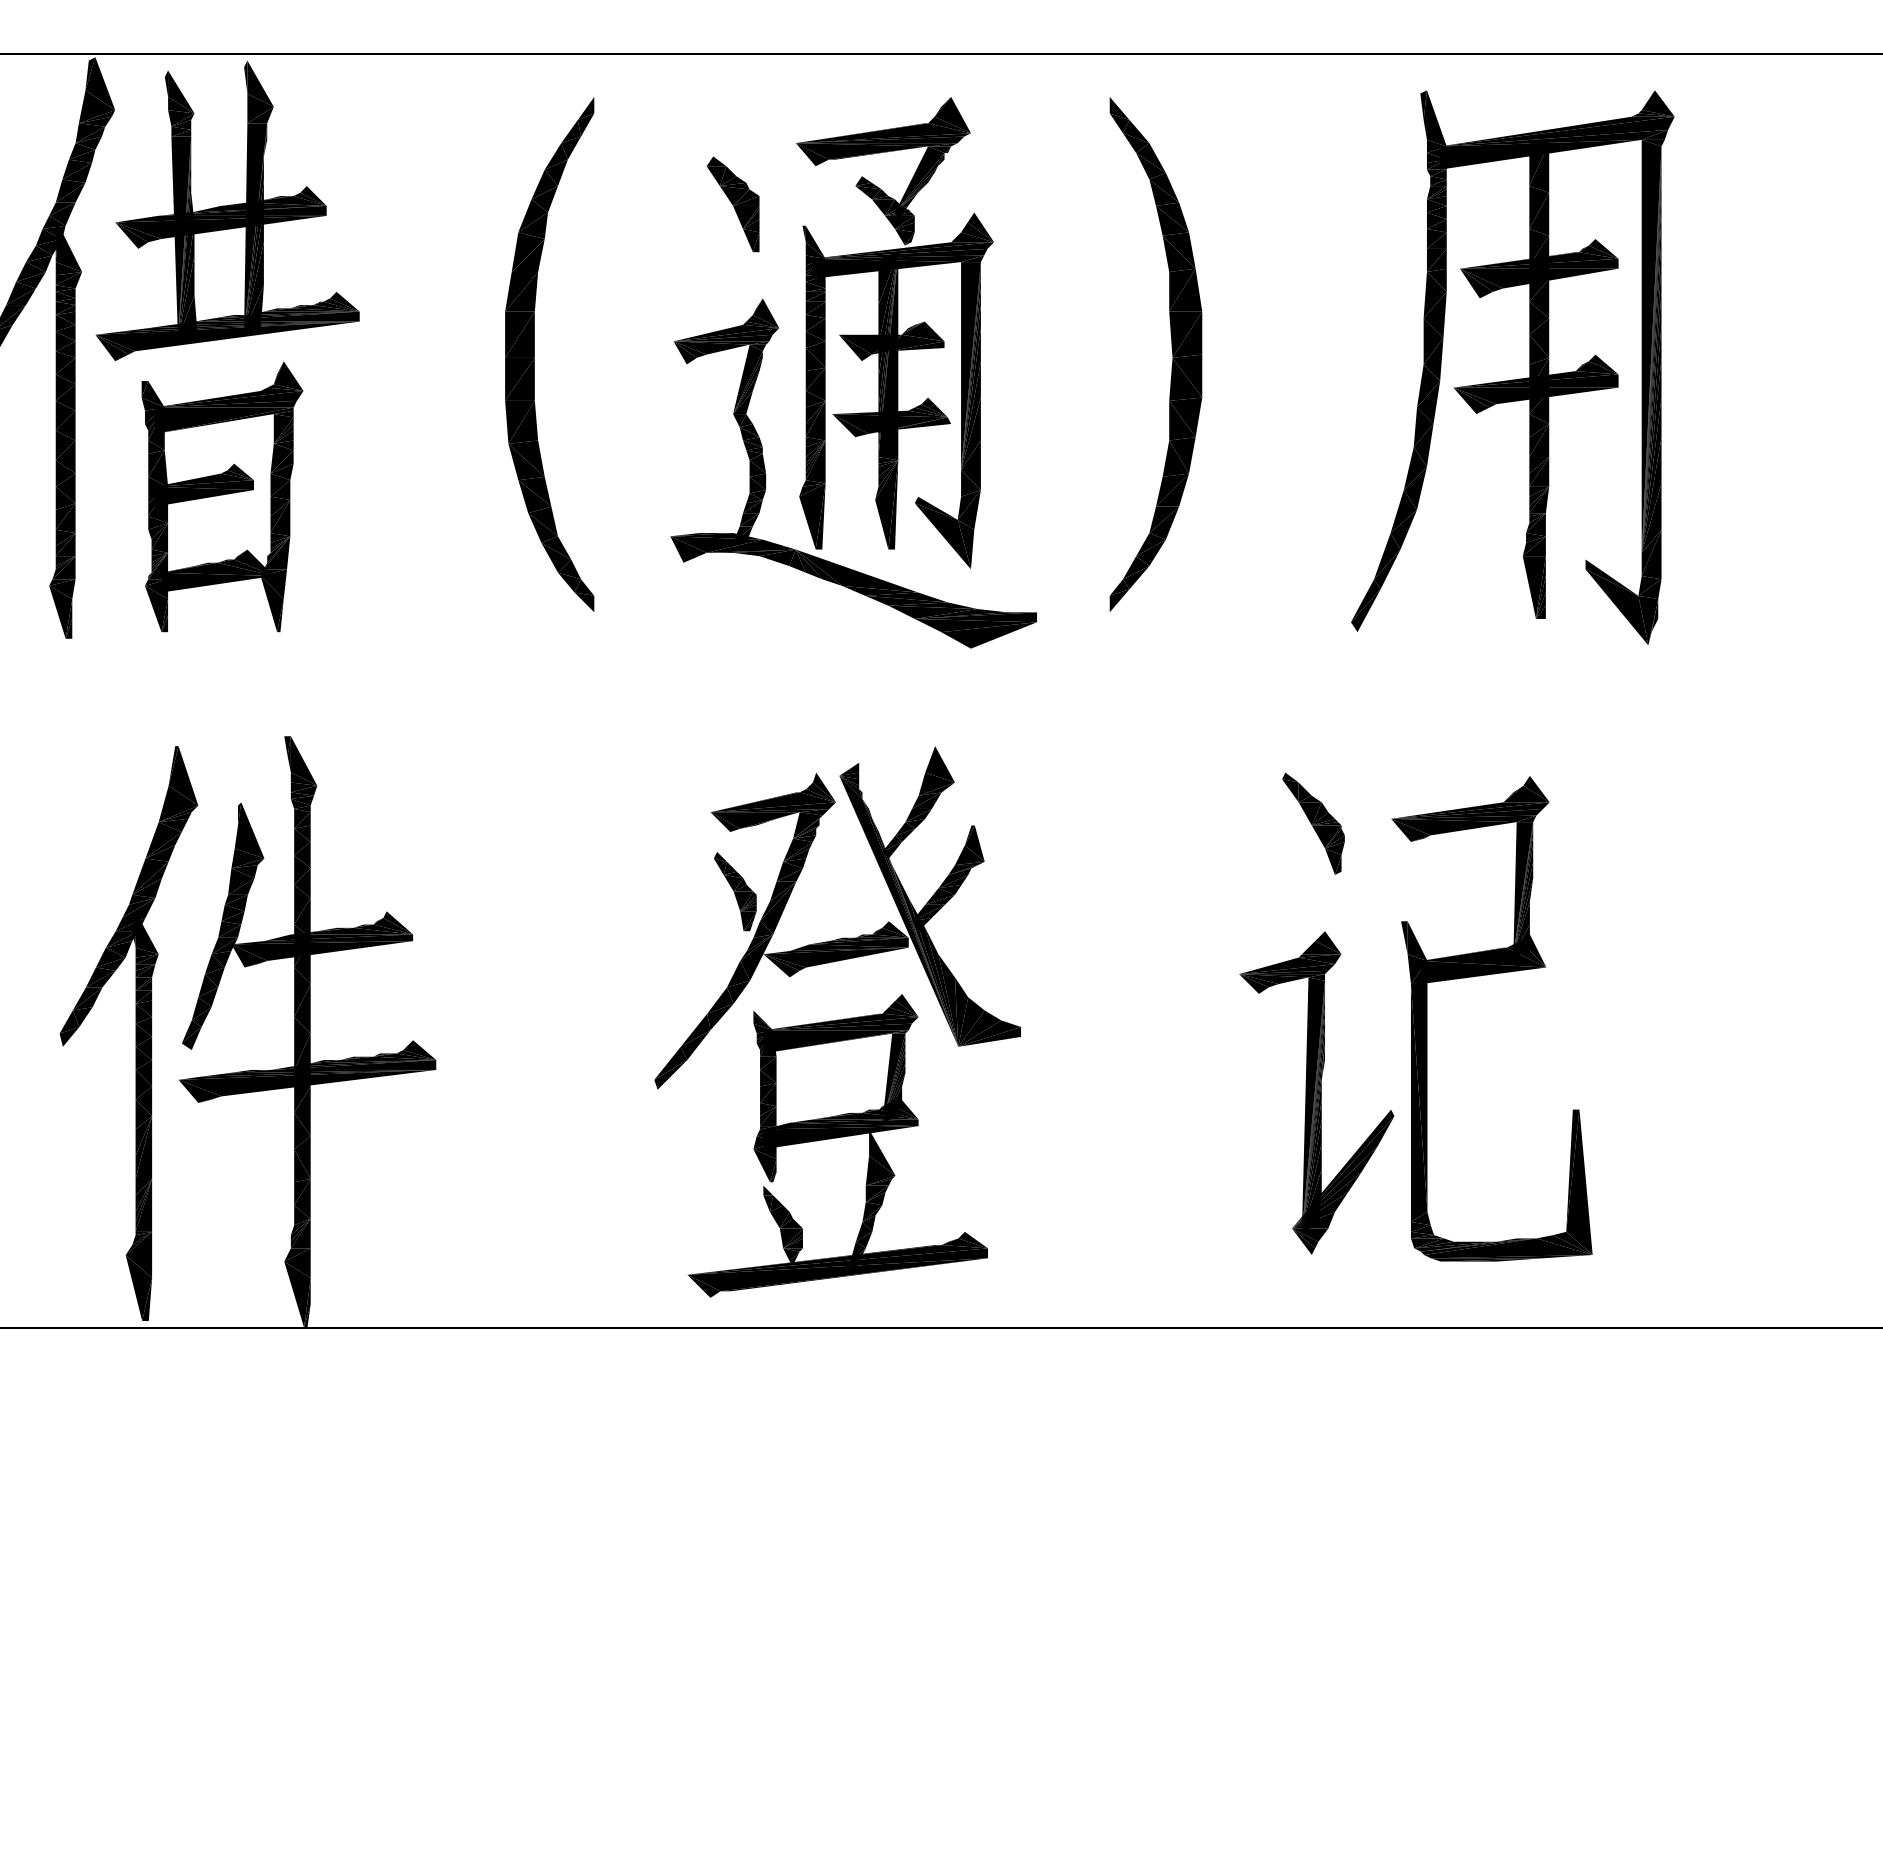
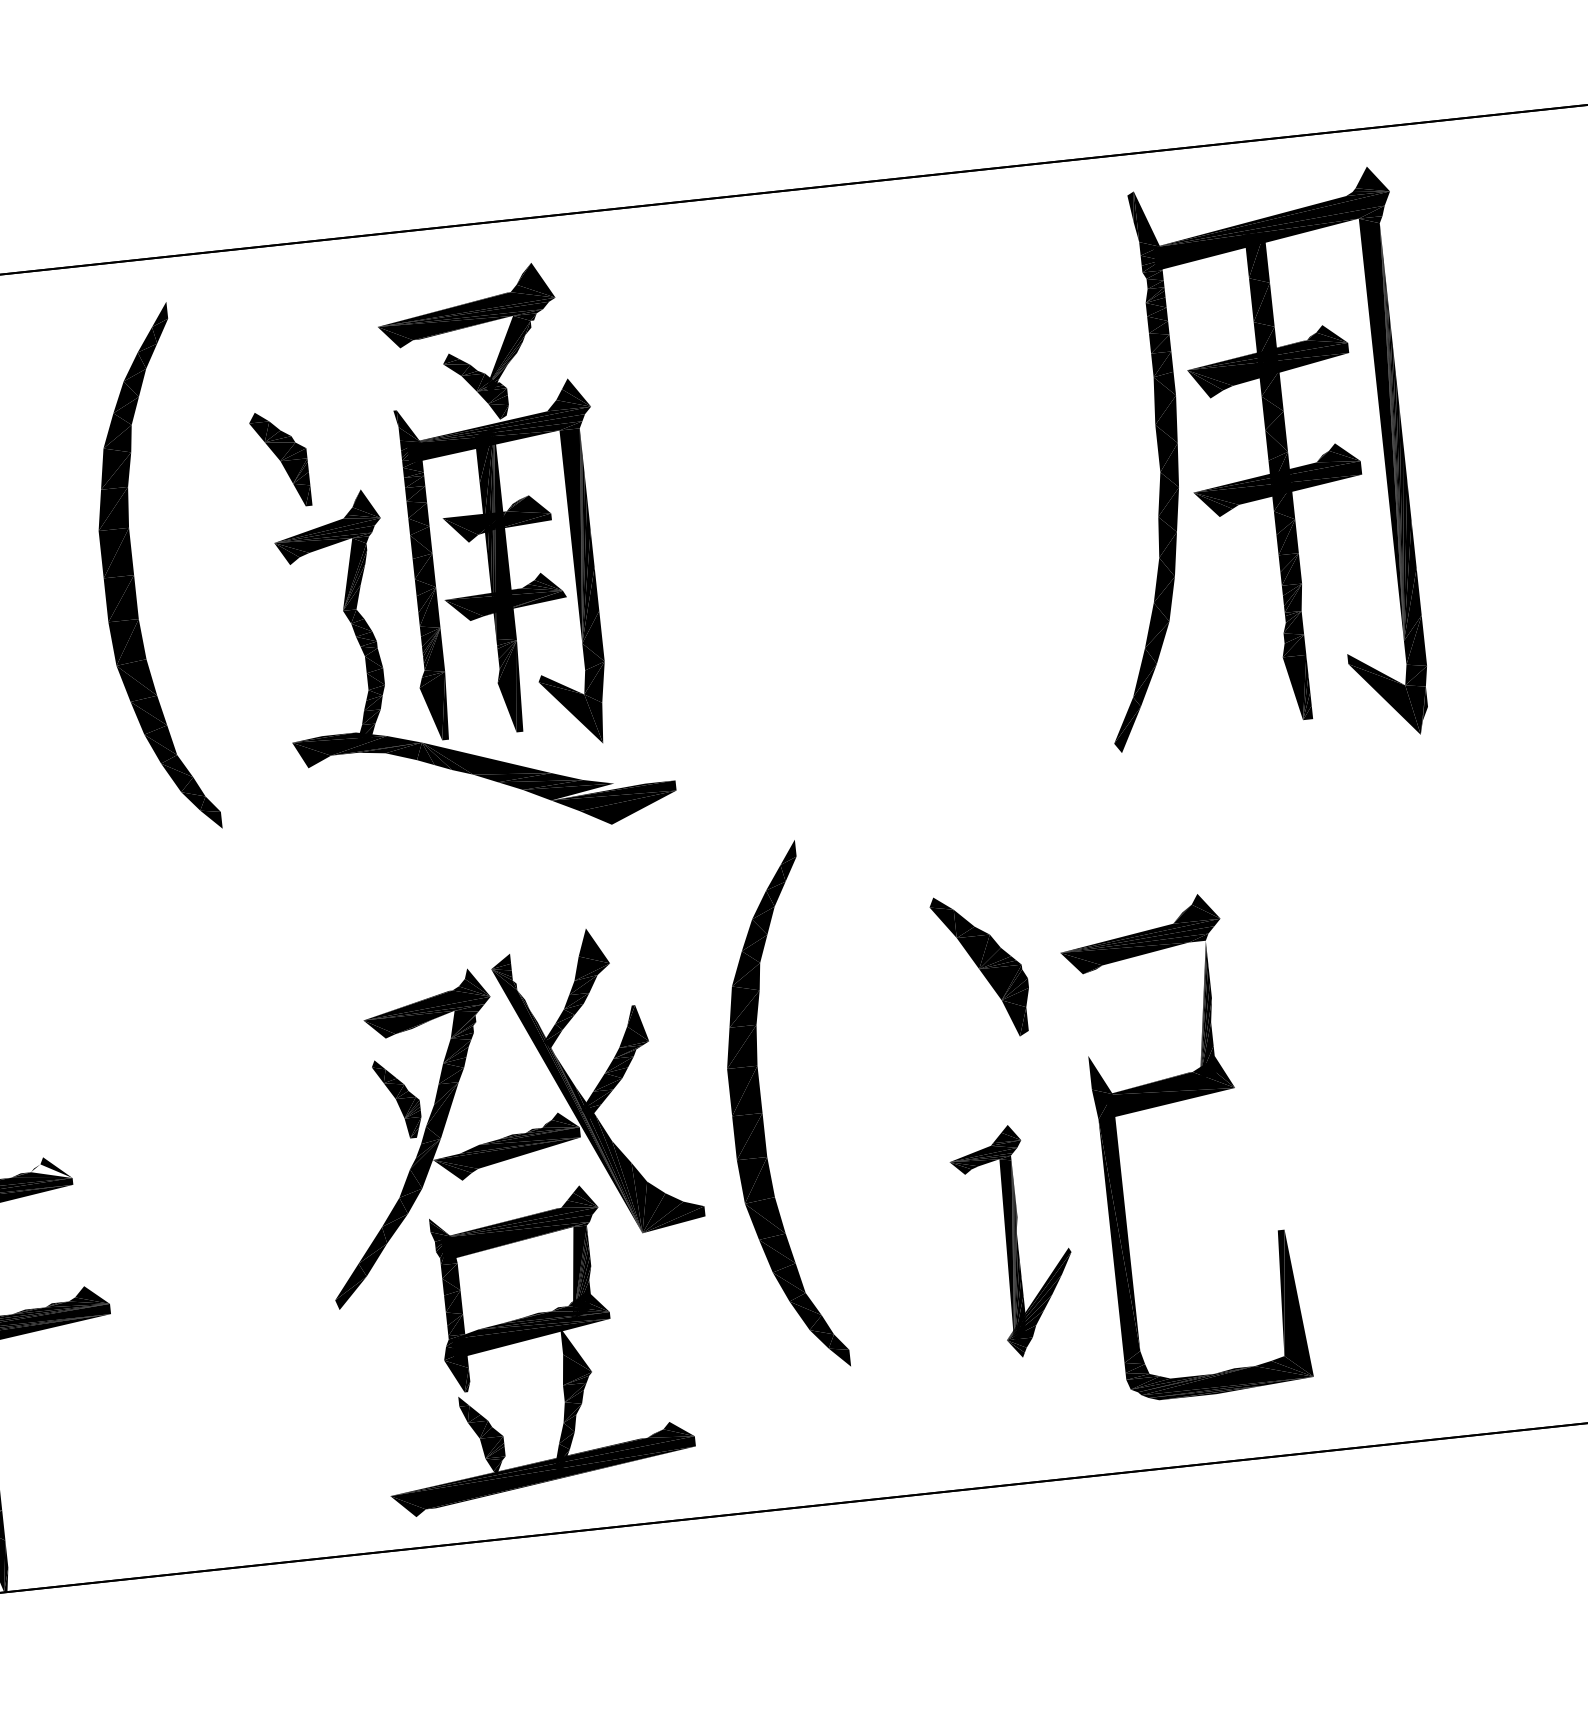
part: (732, 204) -> (279, 459), moved
part: (1172, 354) -> (785, 501), removed
part: (1512, 379) -> (1252, 477), moved
fill: (960, 613) -> (597, 789), removed
part: (1313, 823) -> (981, 966), size x1.4
fill: (1523, 888) -> (1203, 1009), removed
fill: (393, 925) -> (51, 1171), removed
fill: (1404, 937) -> (1086, 1072), removed
part: (1086, 939) -> (761, 1109), added
part: (1316, 1092) -> (1013, 1240), size x0.7

